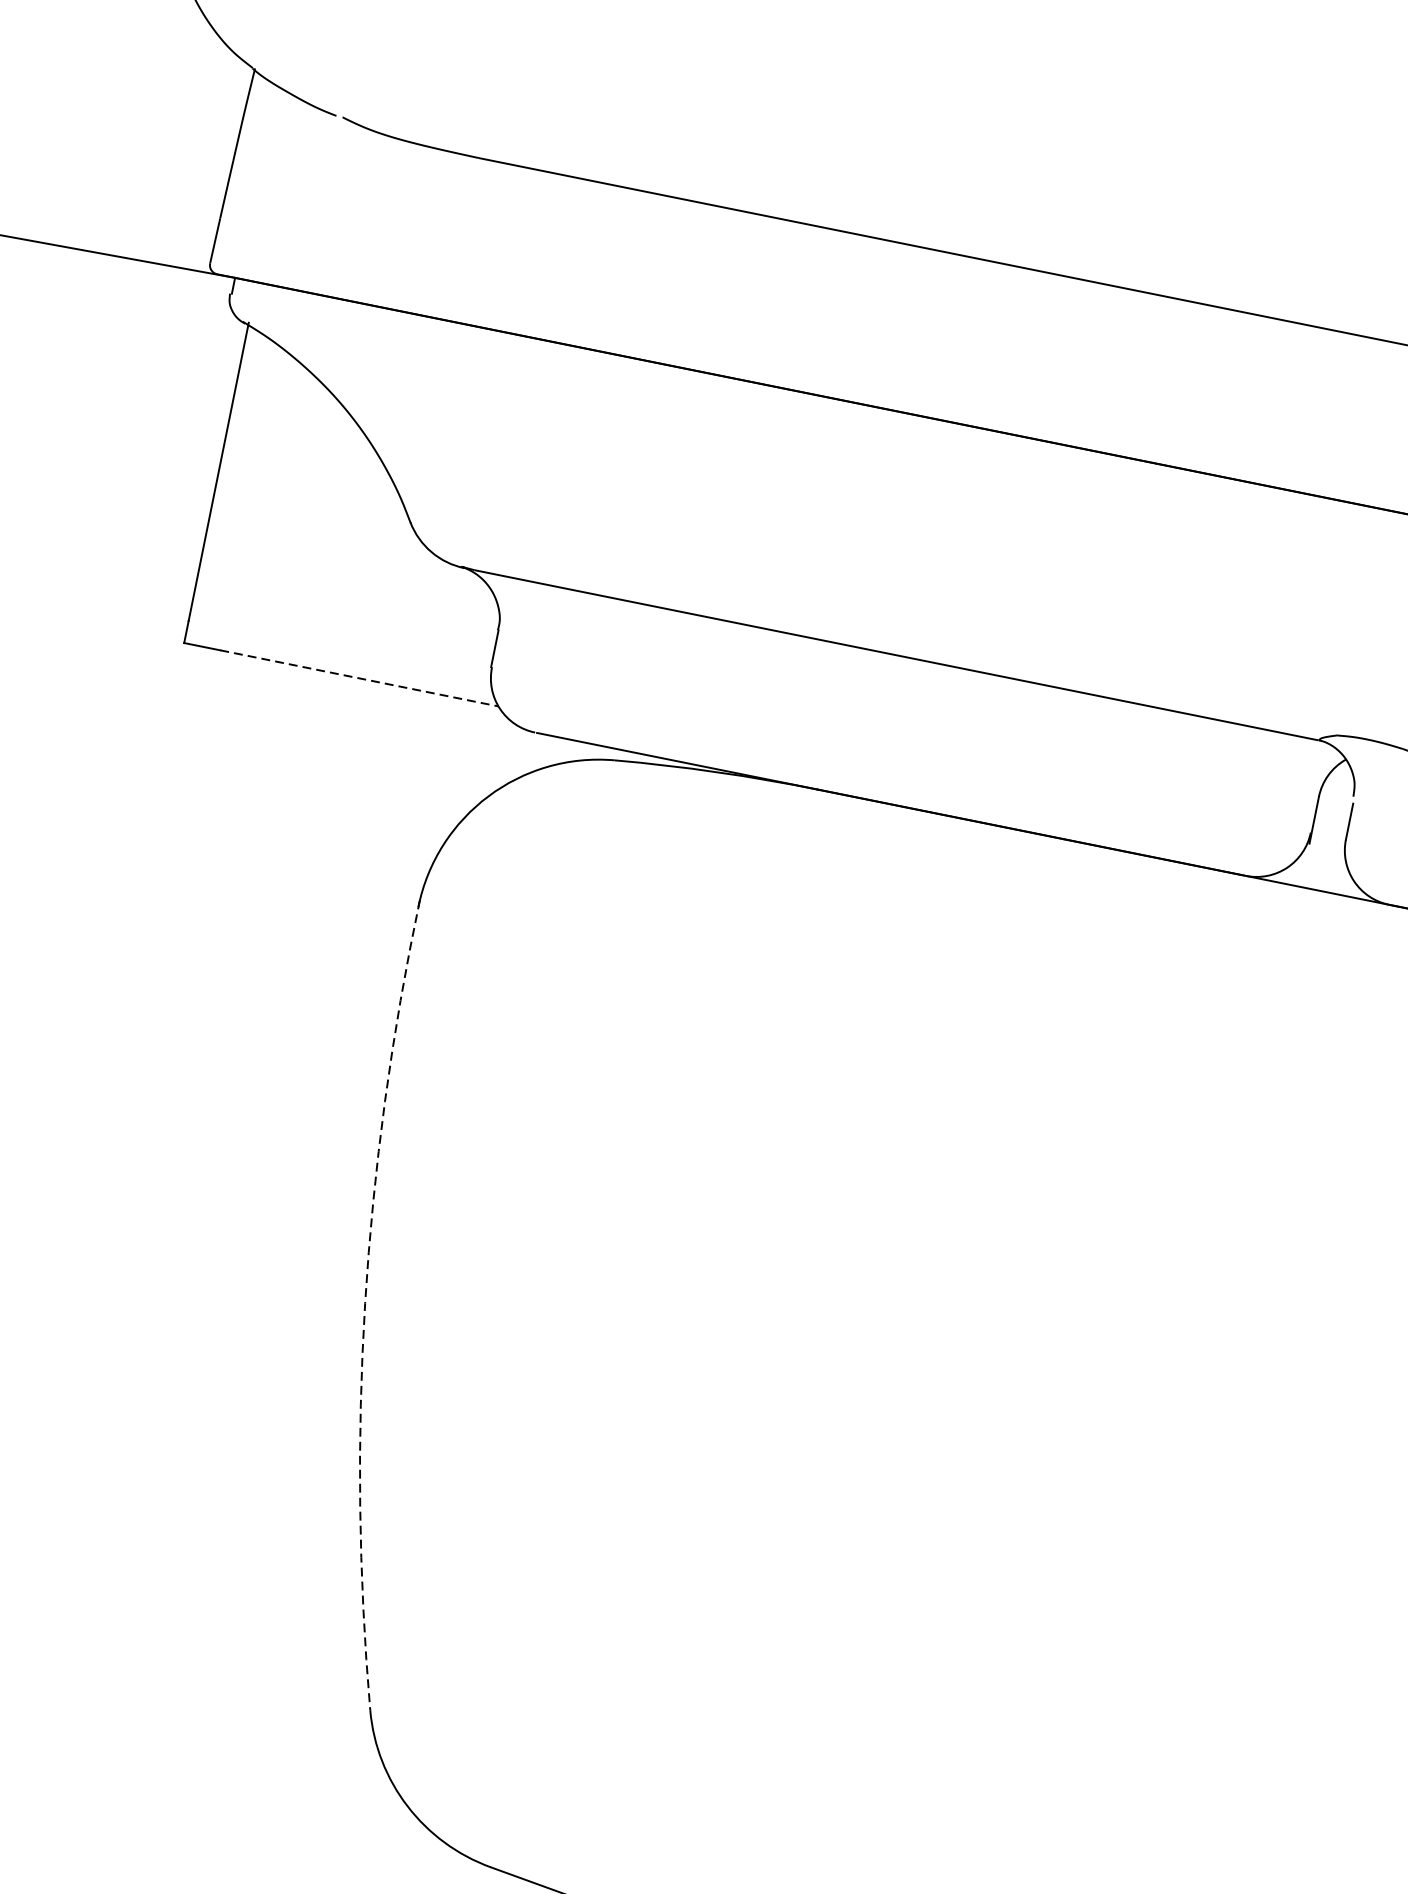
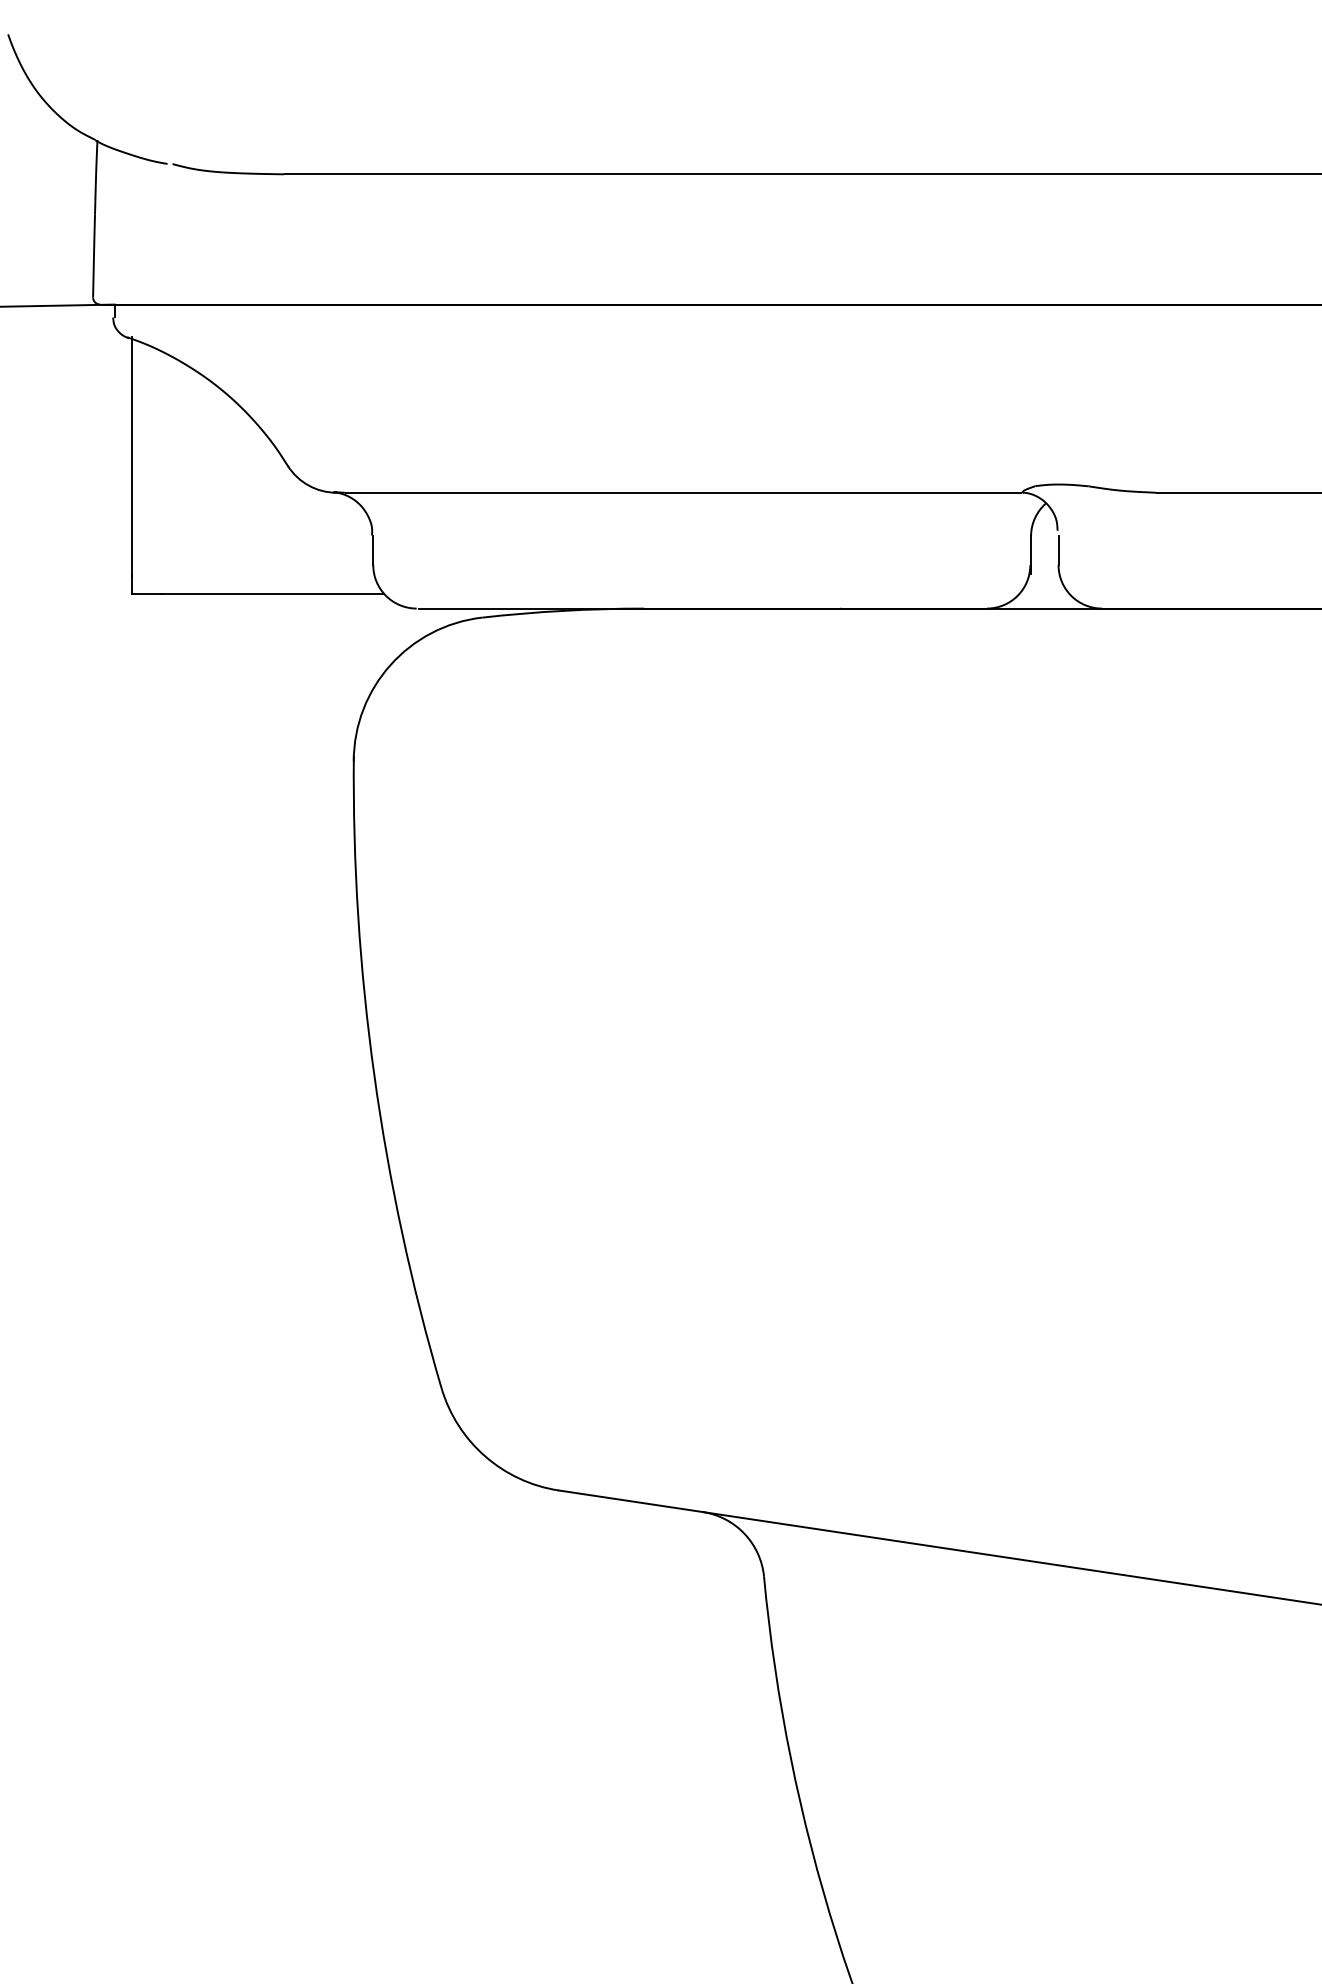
line: (359, 678) -> (272, 594), dashed -> solid
arc: (365, 1303) -> (374, 1075), dashed -> solid

